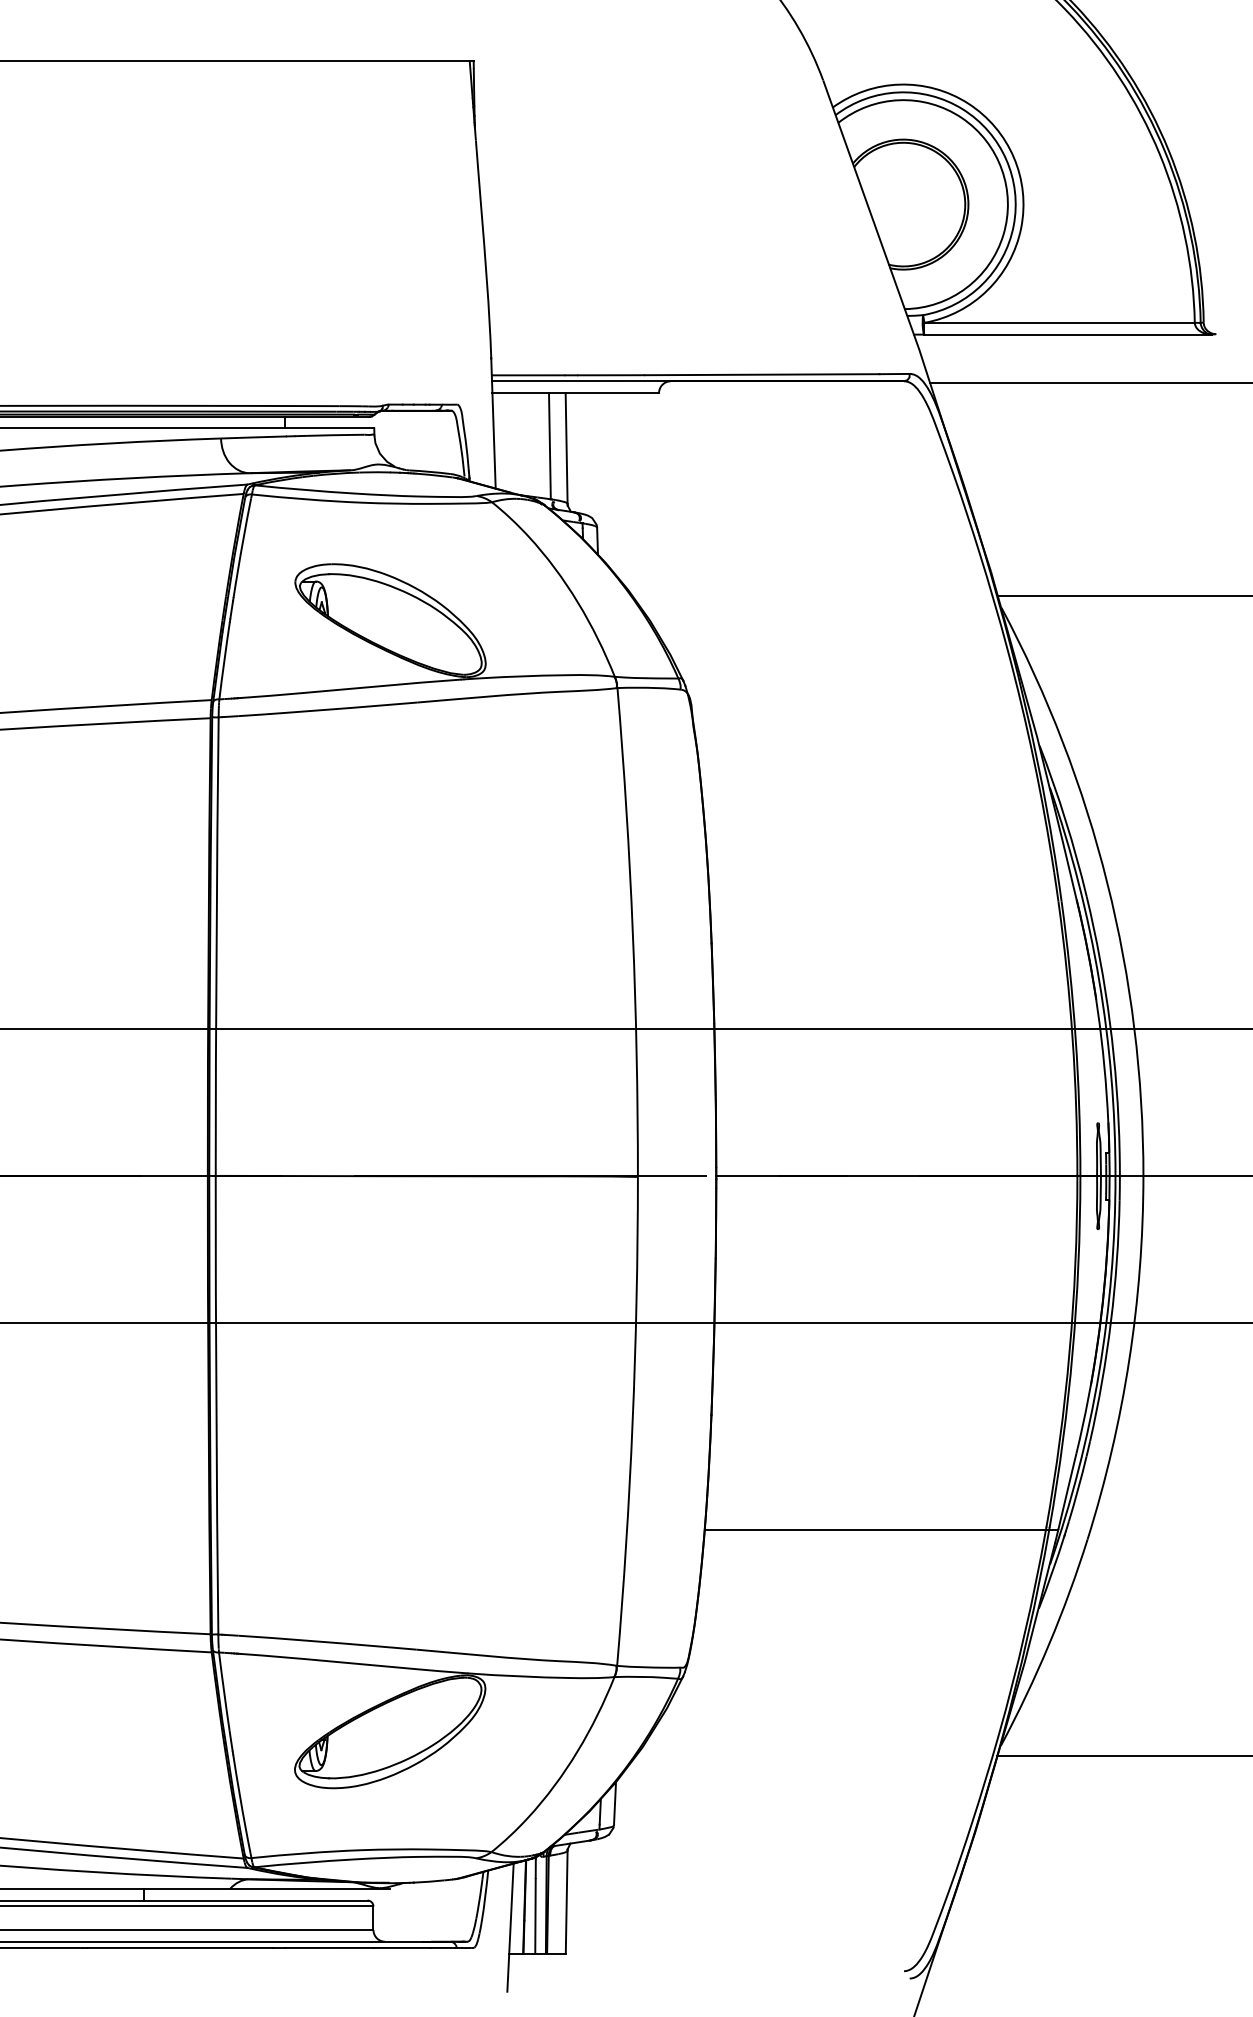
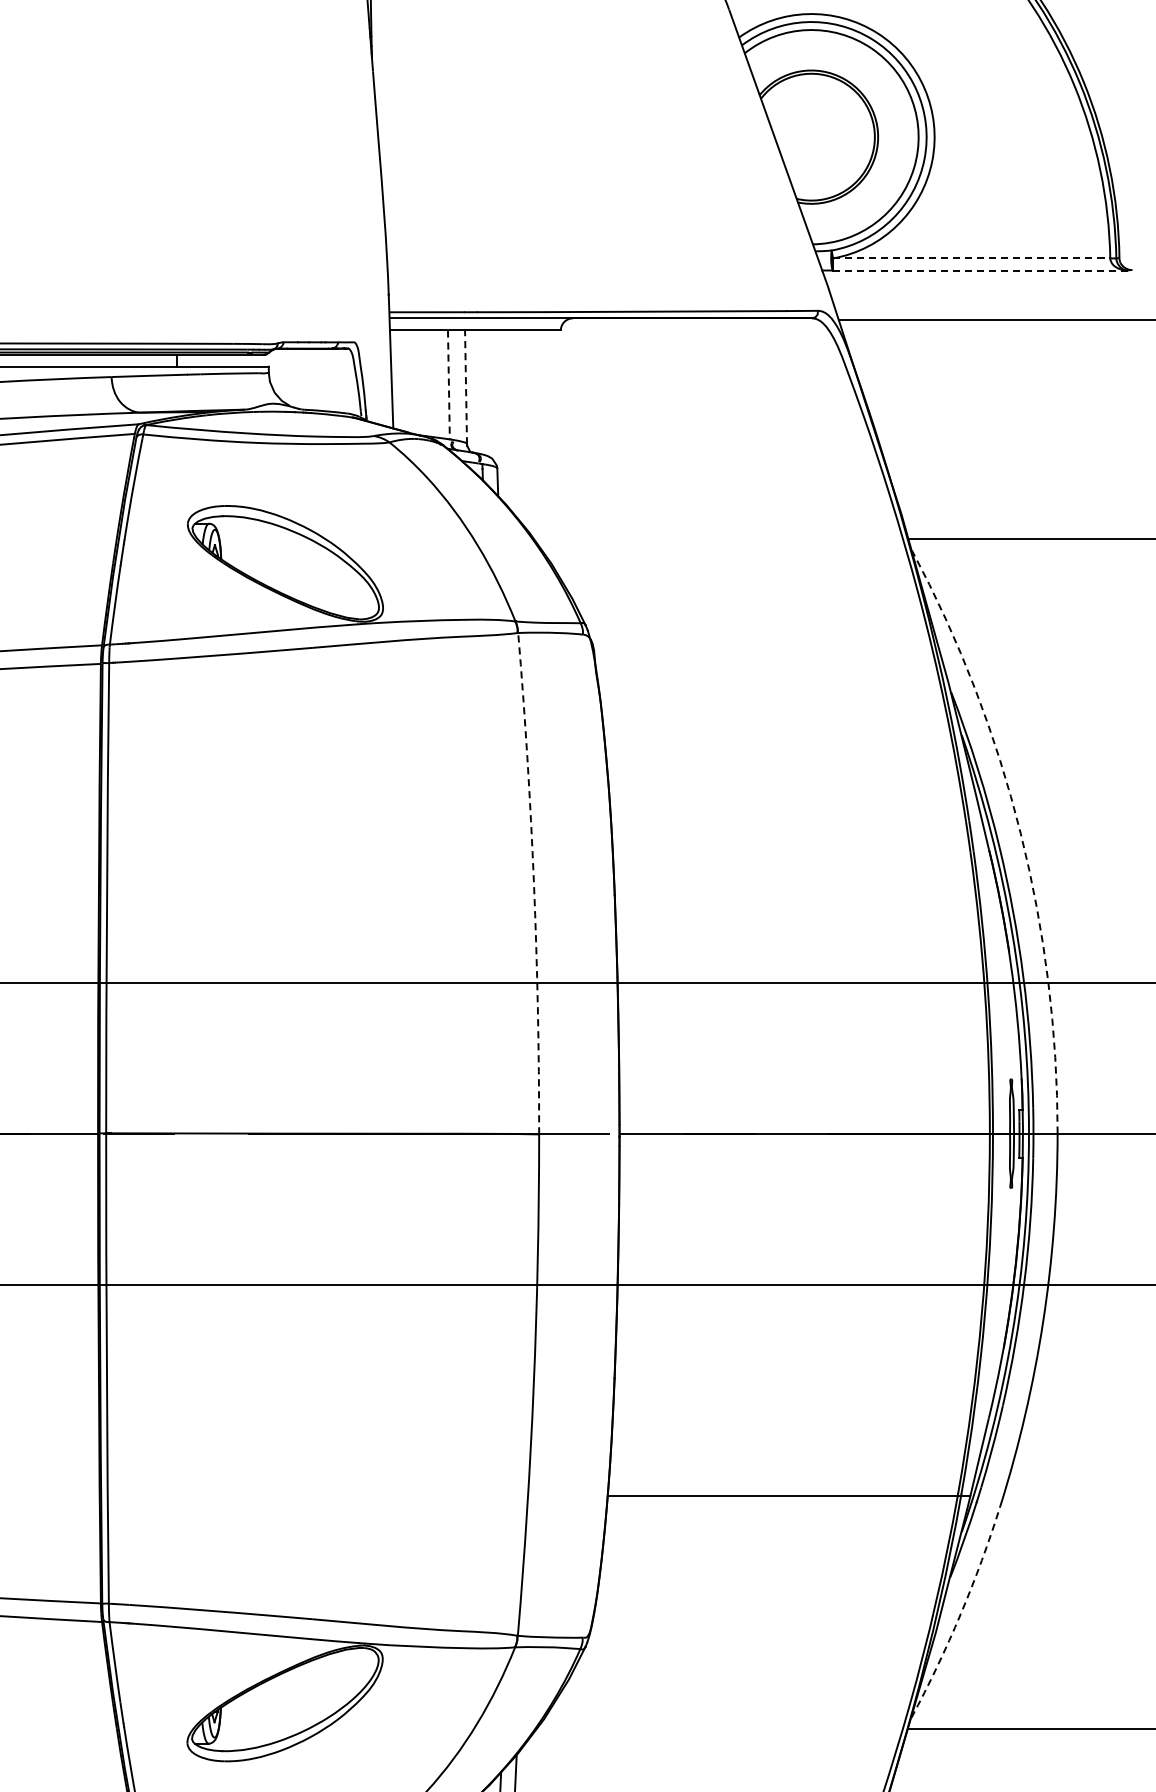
line: (1060, 322) -> (972, 258), solid -> dashed
line: (1068, 334) -> (980, 270), solid -> dashed
line: (549, 446) -> (448, 385), solid -> dashed
line: (566, 448) -> (465, 387), solid -> dashed
arc: (1107, 883) -> (1020, 833), solid -> dashed
arc: (632, 932) -> (533, 883), solid -> dashed
arc: (1049, 1644) -> (961, 1613), solid -> dashed

